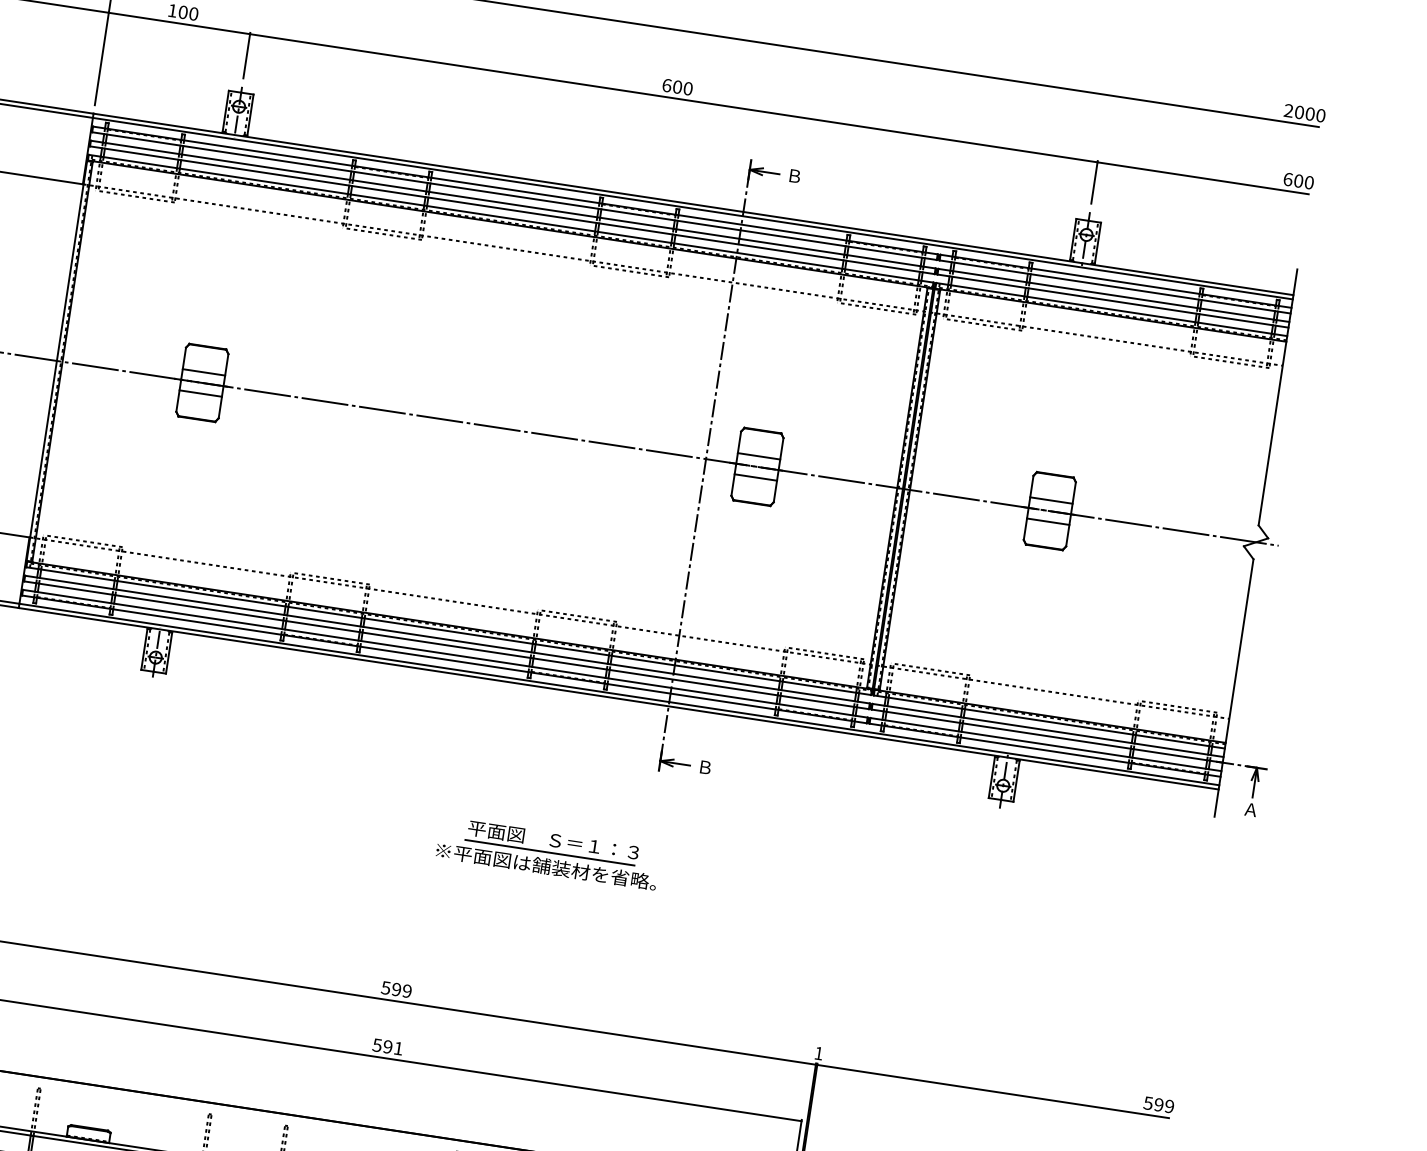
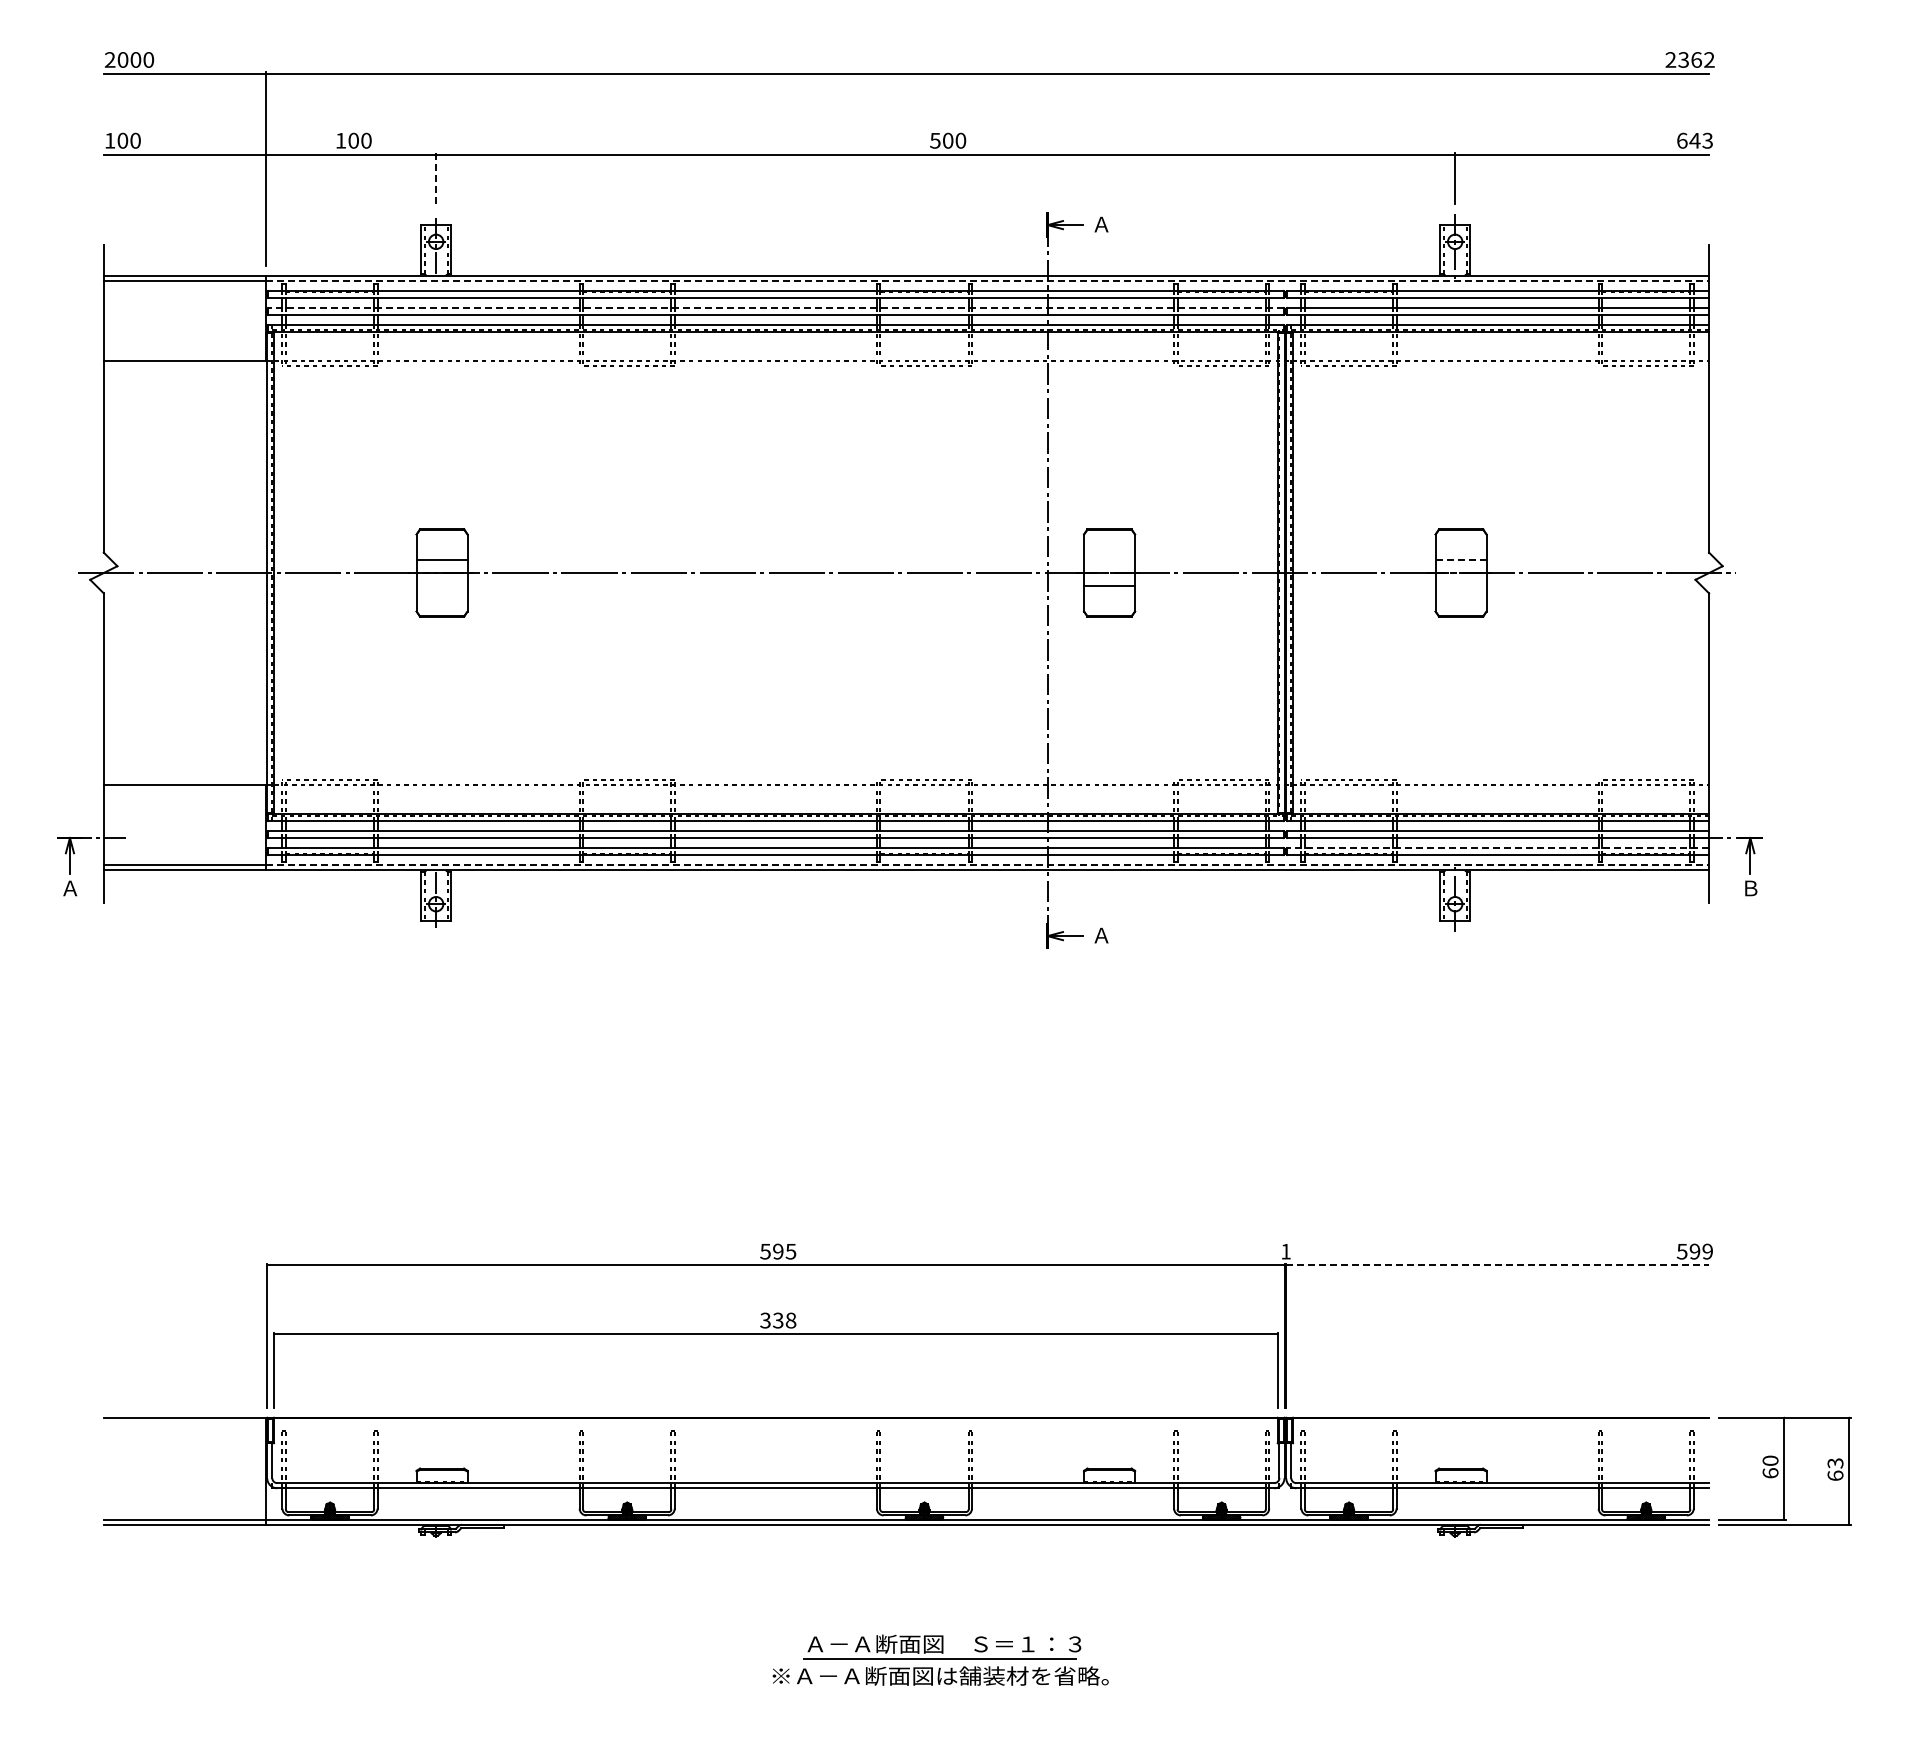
line: (247, 55) -> (436, 180), solid -> dashed
text: (667, 85) -> (935, 140), 600 -> 500
text: (1310, 113) -> (1696, 59), 2000 -> 2362
text: (794, 176) -> (1101, 224), Ｂ -> Ａ
text: (1303, 181) -> (1700, 140), 600 -> 643
line: (512, 204) -> (775, 308), solid -> dashed
line: (693, 208) -> (988, 280), solid -> dashed
line: (200, 393) -> (441, 585), removed
line: (758, 456) -> (1109, 560), removed
line: (1051, 500) -> (1461, 560), solid -> dashed
line: (1047, 521) -> (1460, 585), removed
line: (619, 694) -> (988, 865), solid -> dashed
line: (1045, 744) -> (1497, 848), solid -> dashed
text: (705, 767) -> (1101, 935), Ｂ -> Ａ
text: (1250, 809) -> (1750, 888), Ａ -> Ｂ
part: (548, 853) -> (932, 1064), removed
text: (406, 991) -> (790, 1251), 599 -> 595
text: (388, 1046) -> (778, 1320), 591 -> 338
line: (993, 1091) -> (1498, 1265), solid -> dashed

